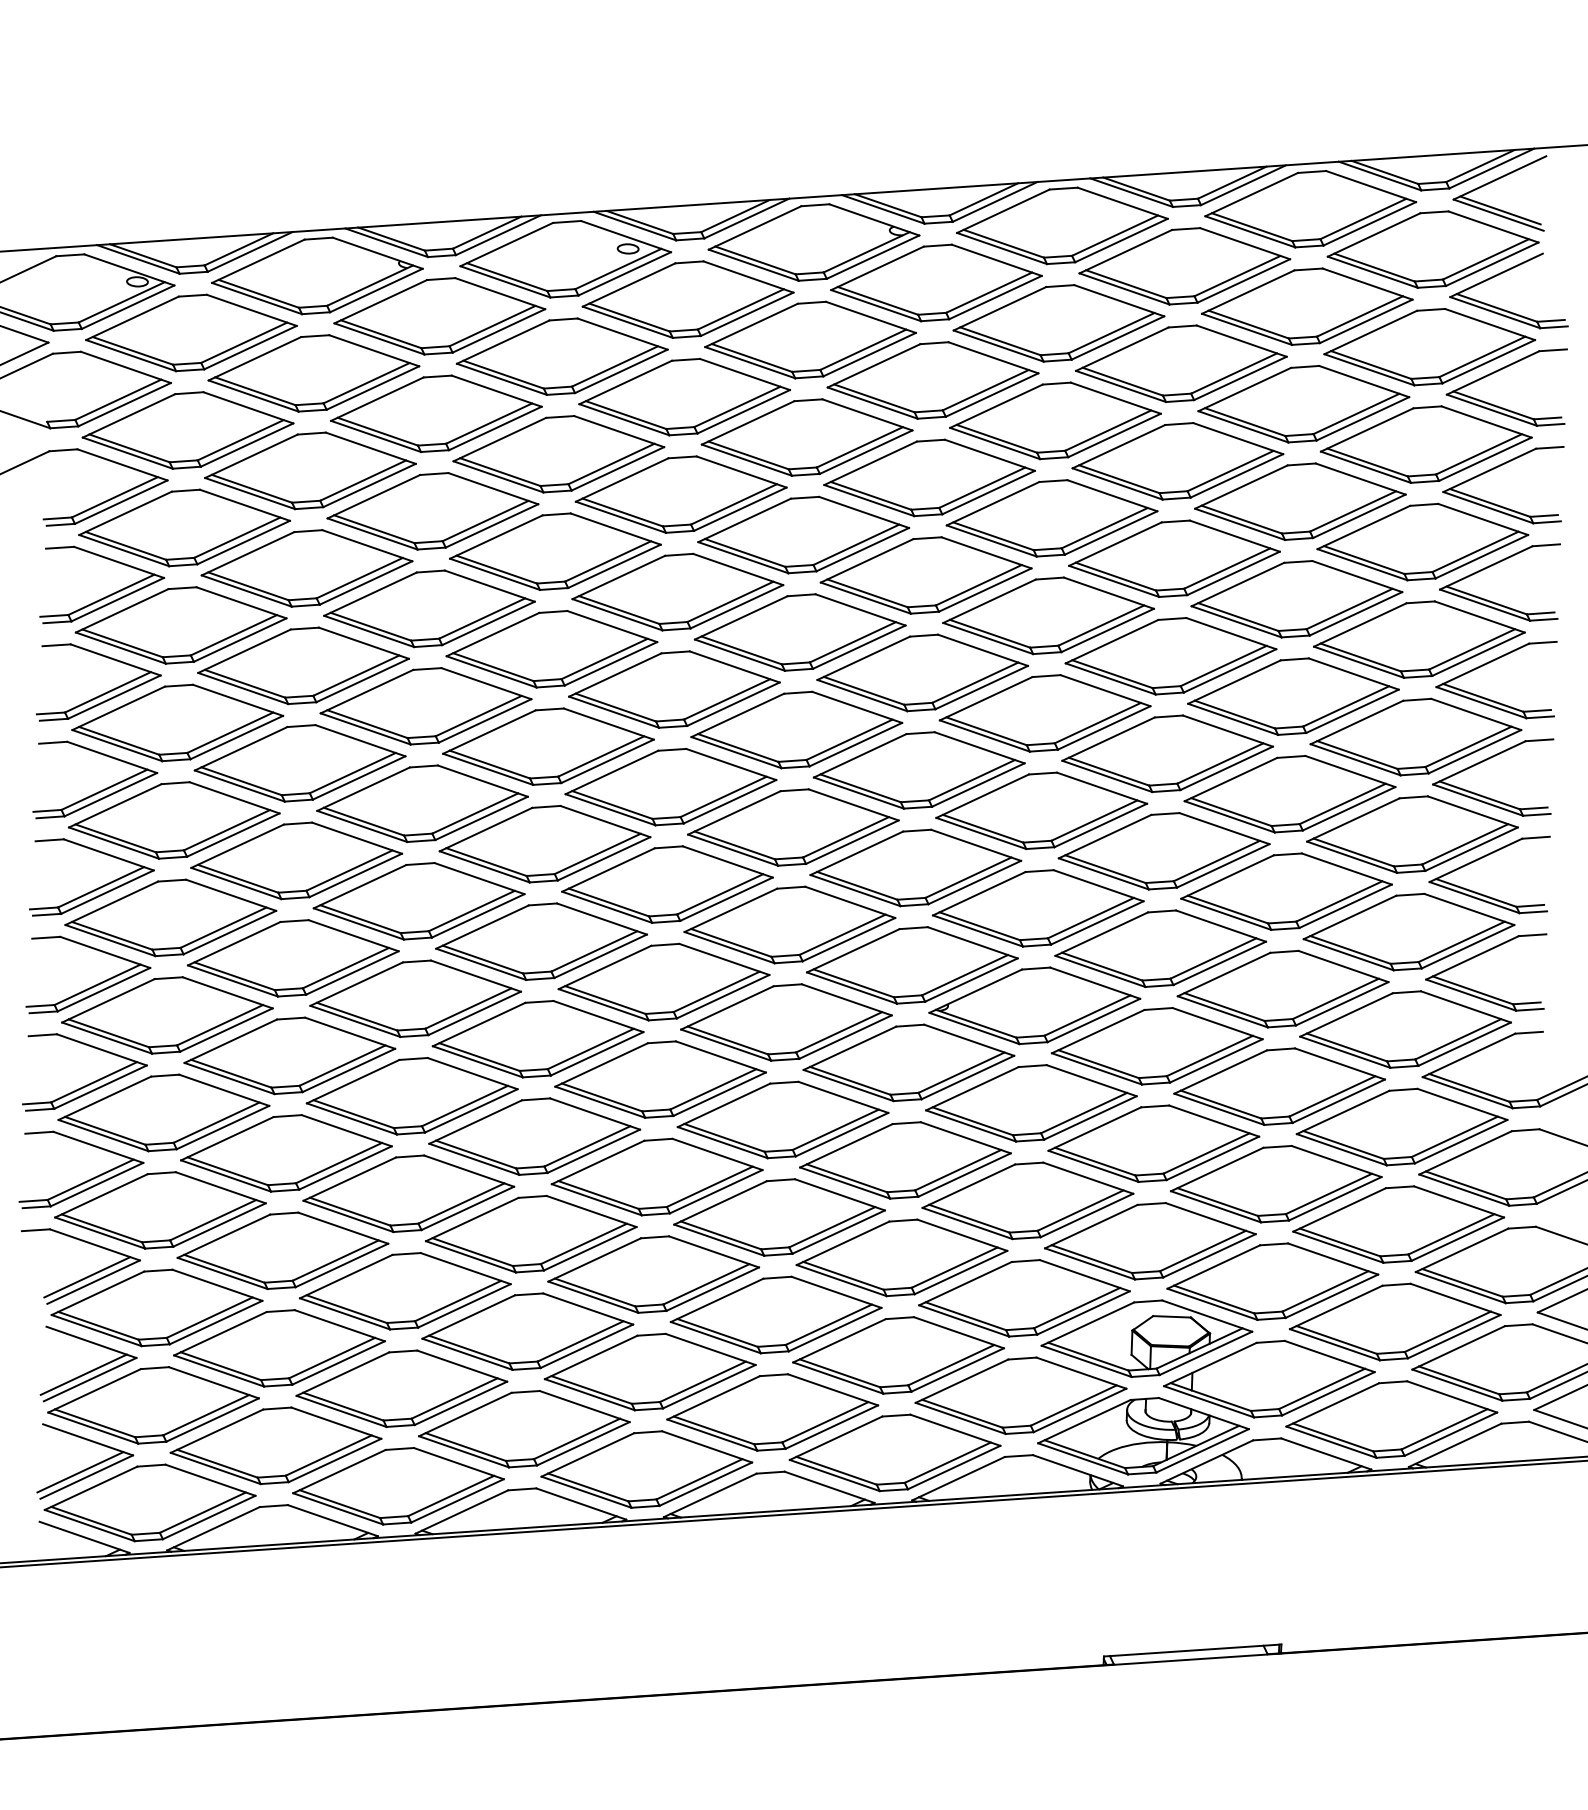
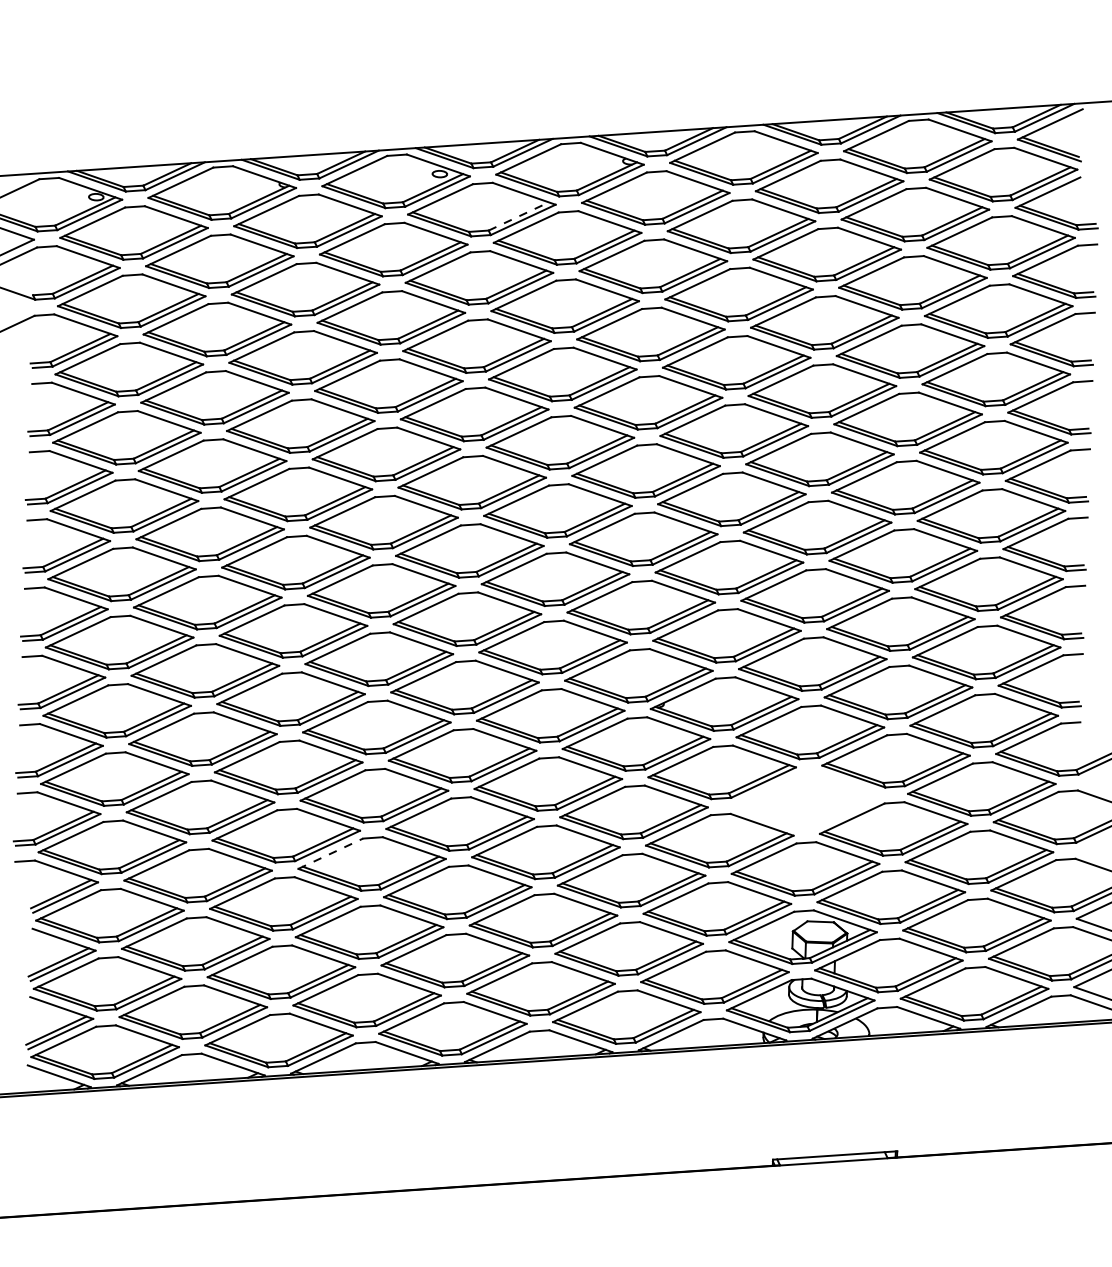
line: (740, 309) -> (518, 216), solid -> dashed
part: (1153, 1143) -> (807, 800), removed
line: (472, 1219) -> (330, 853), solid -> dashed

